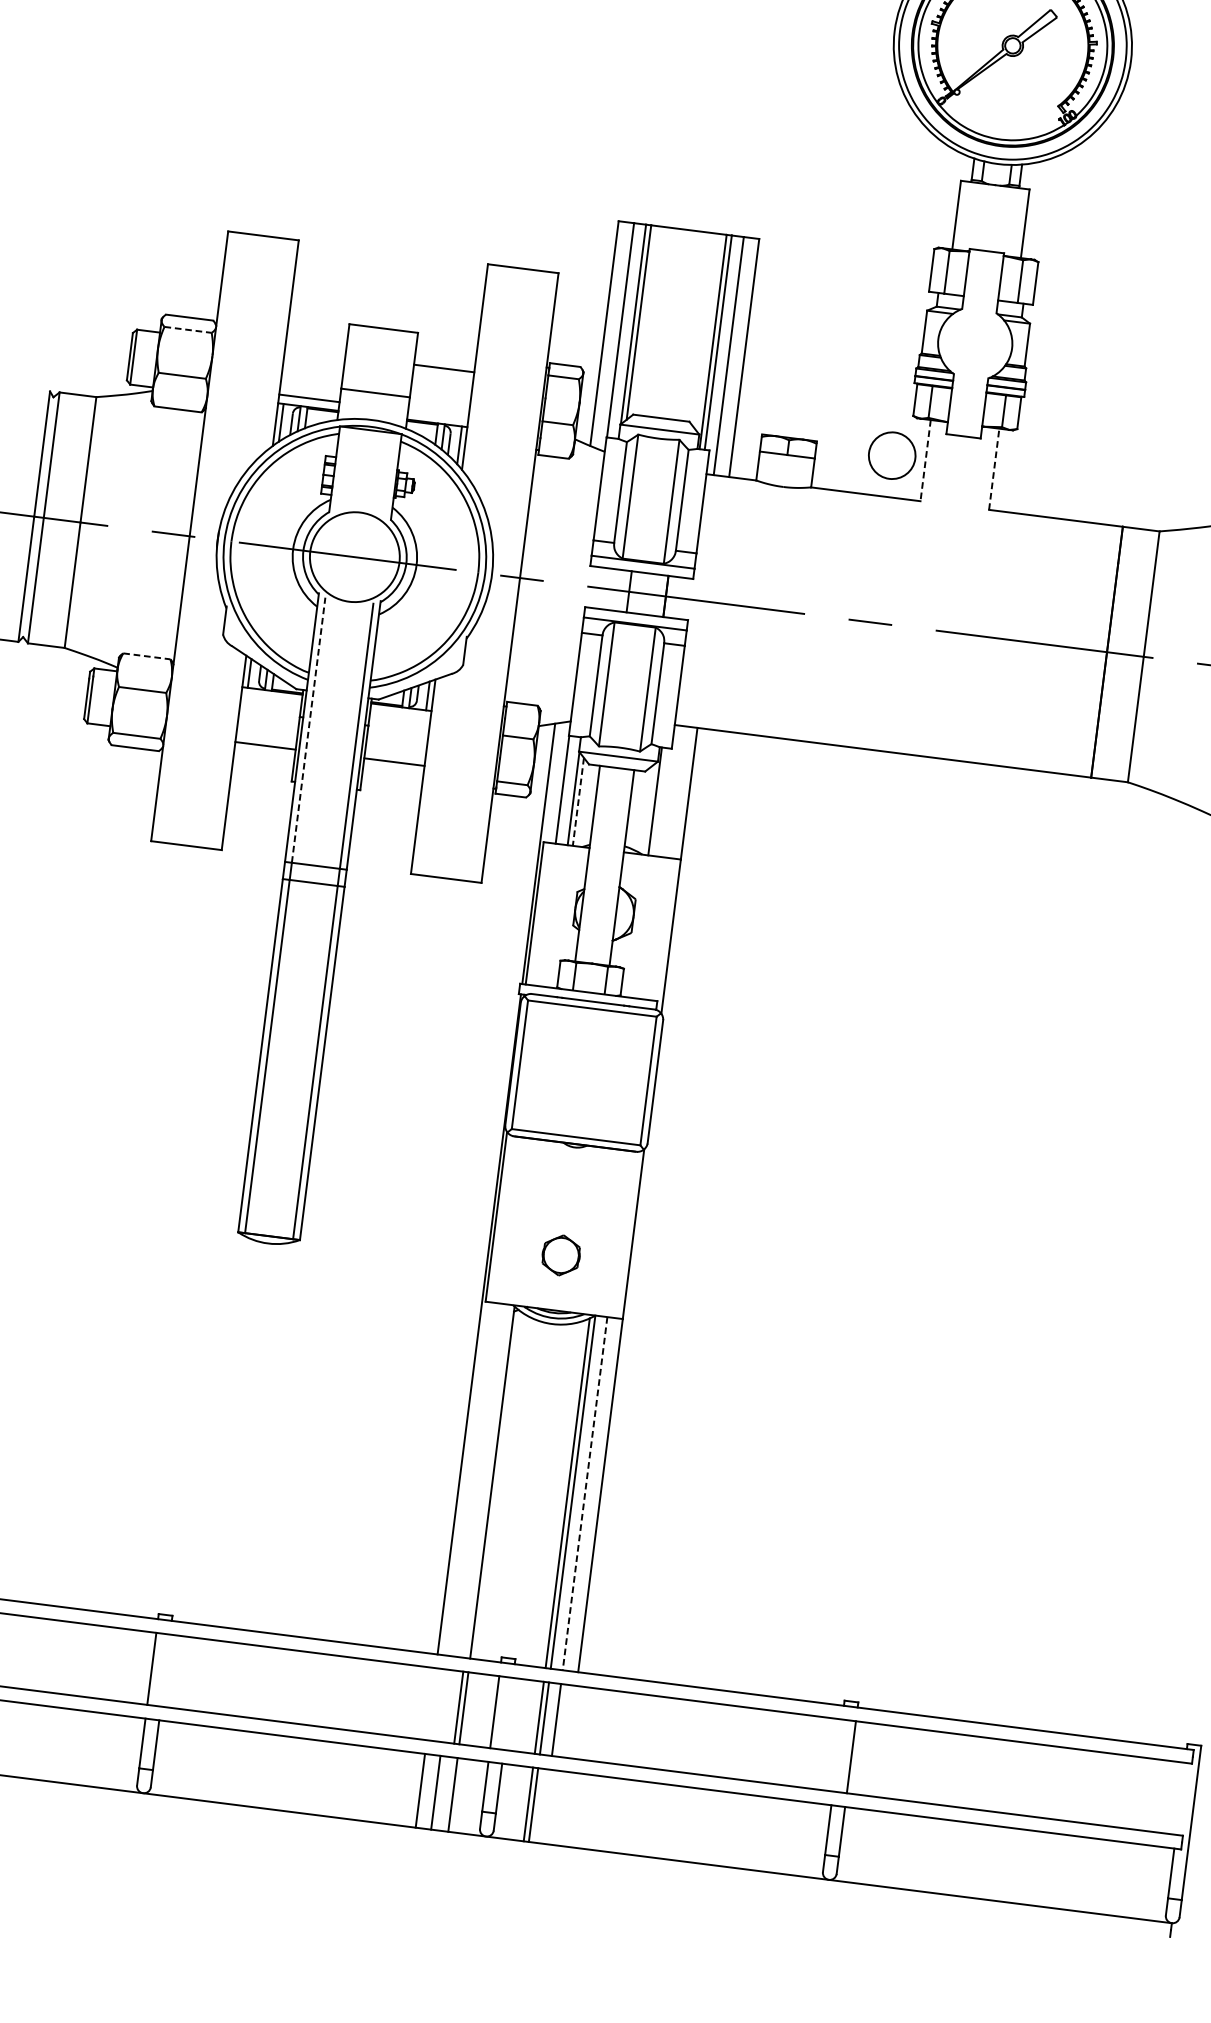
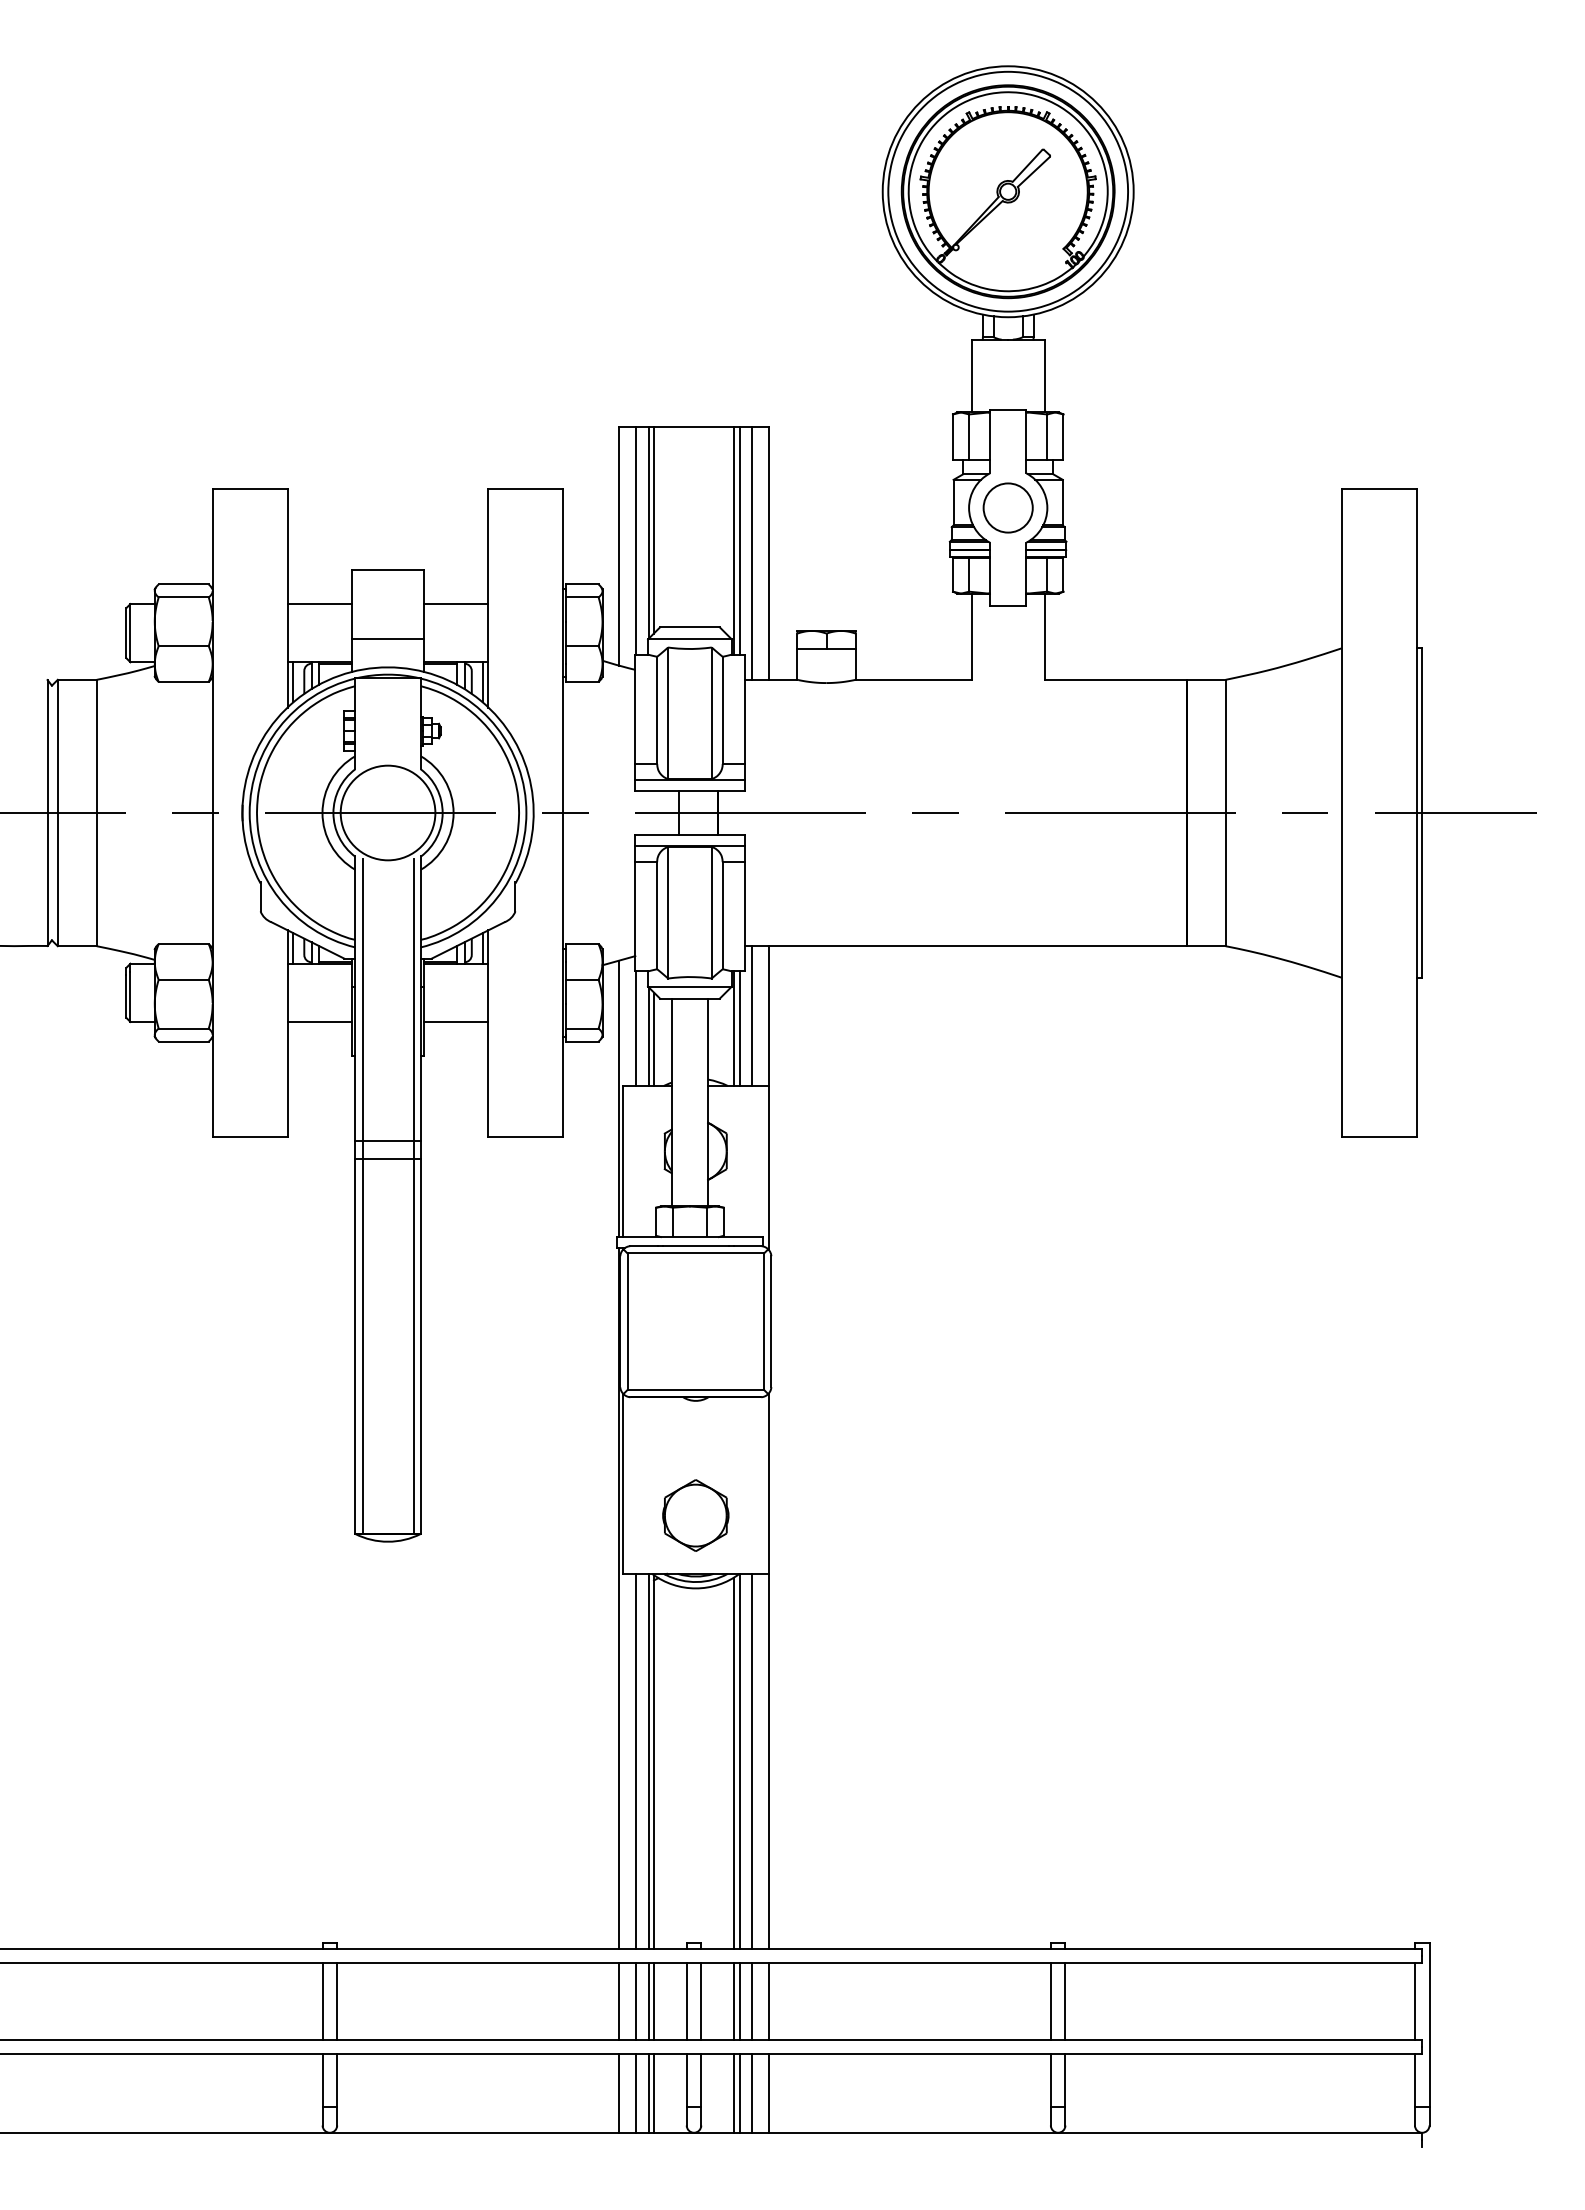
line: (188, 329) -> (184, 597), dashed -> solid
line: (309, 398) -> (319, 604), moved
circle: (891, 455) -> (1007, 507), moved
line: (925, 461) -> (971, 637), dashed -> solid
line: (994, 469) -> (1044, 636), dashed -> solid
line: (147, 656) -> (184, 944), dashed -> solid
line: (308, 729) -> (362, 999), dashed -> solid
line: (674, 791) -> (752, 1015), added
line: (660, 801) -> (739, 1028), added
line: (577, 802) -> (653, 1039), dashed -> solid
part: (560, 1255) -> (695, 1515), size x1.67
line: (475, 1478) -> (635, 1760), added
line: (487, 1480) -> (648, 1760), added
line: (585, 1493) -> (752, 1761), dashed -> solid
line: (165, 1670) -> (337, 2001), added
line: (431, 1704) -> (619, 2001), added
line: (446, 1705) -> (635, 2001), added
line: (508, 1713) -> (701, 2001), added
line: (571, 1721) -> (768, 2001), added
line: (837, 1755) -> (1050, 2001), added
line: (447, 1794) -> (648, 2093), added
line: (1180, 1798) -> (1414, 2001), added
line: (545, 1806) -> (752, 2093), added
line: (560, 1808) -> (768, 2093), added

